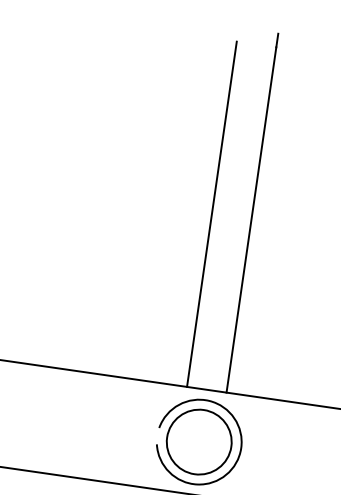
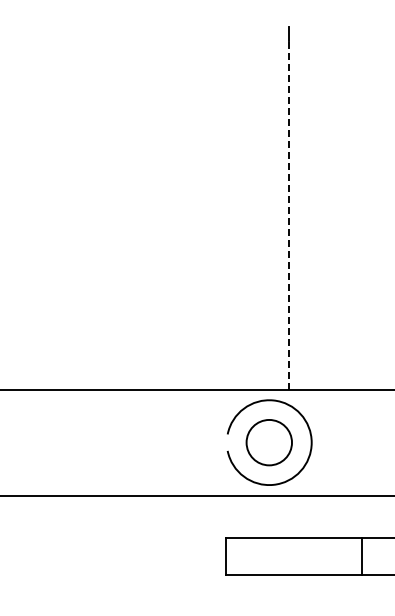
line: (212, 213) -> (249, 214), removed
line: (251, 219) -> (289, 214), solid -> dashed
circle: (198, 441) -> (268, 442), size x0.7

